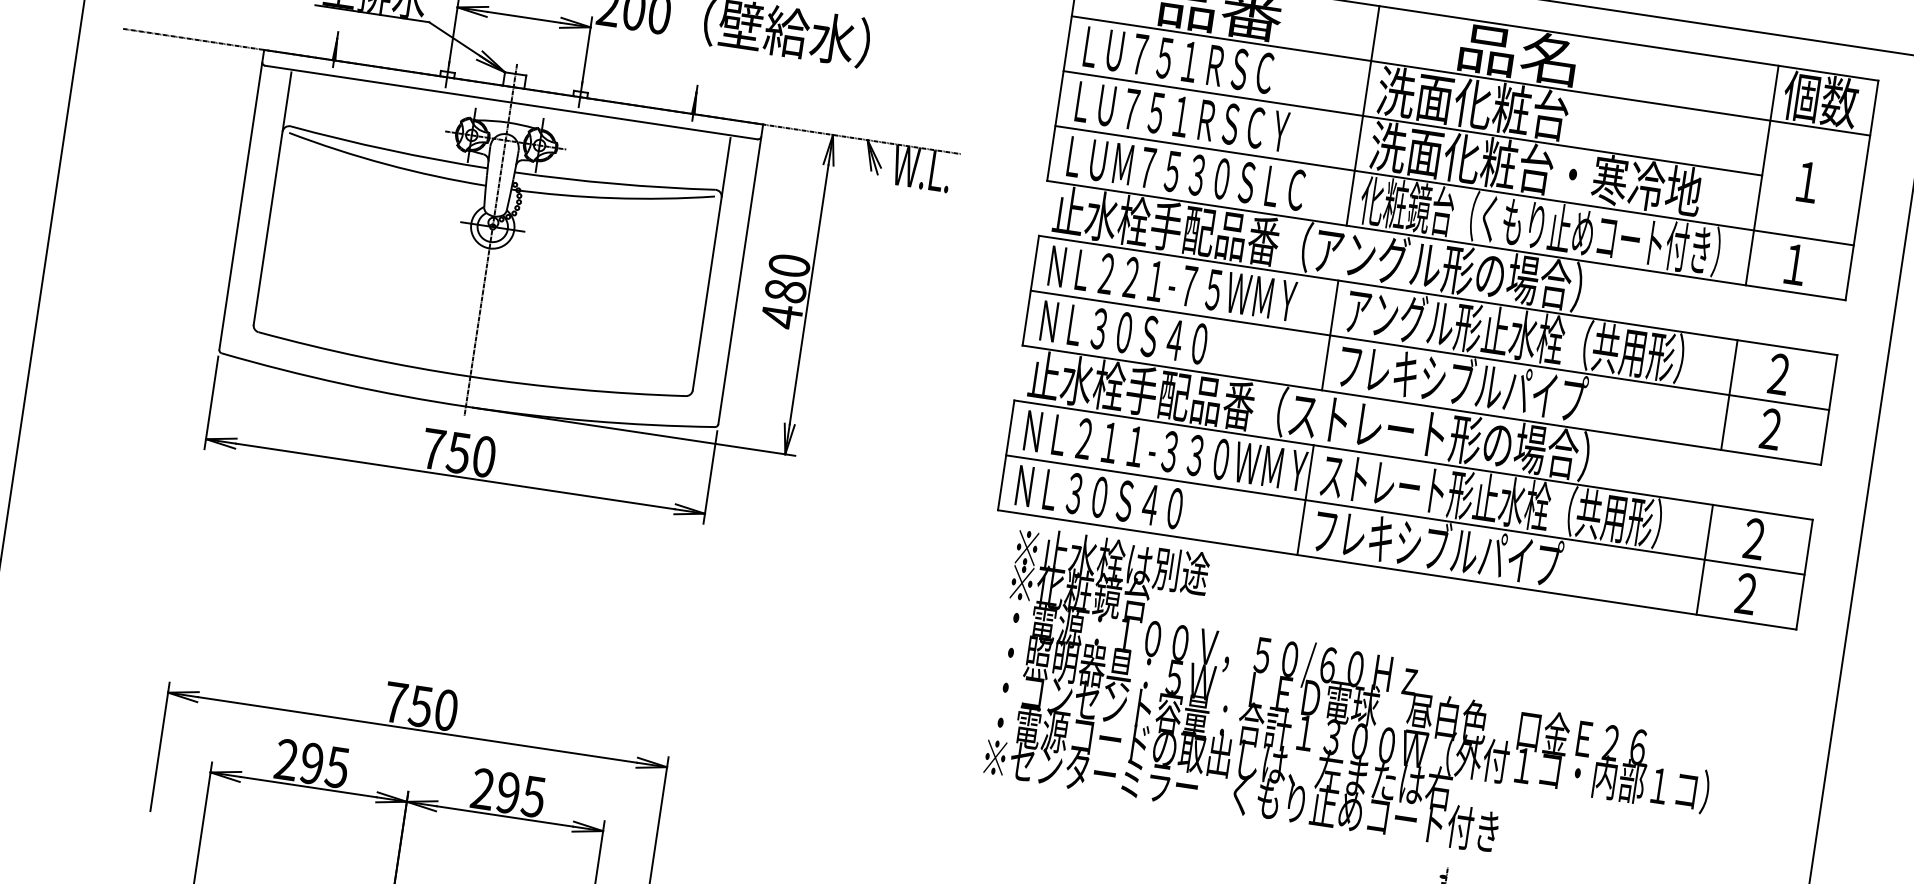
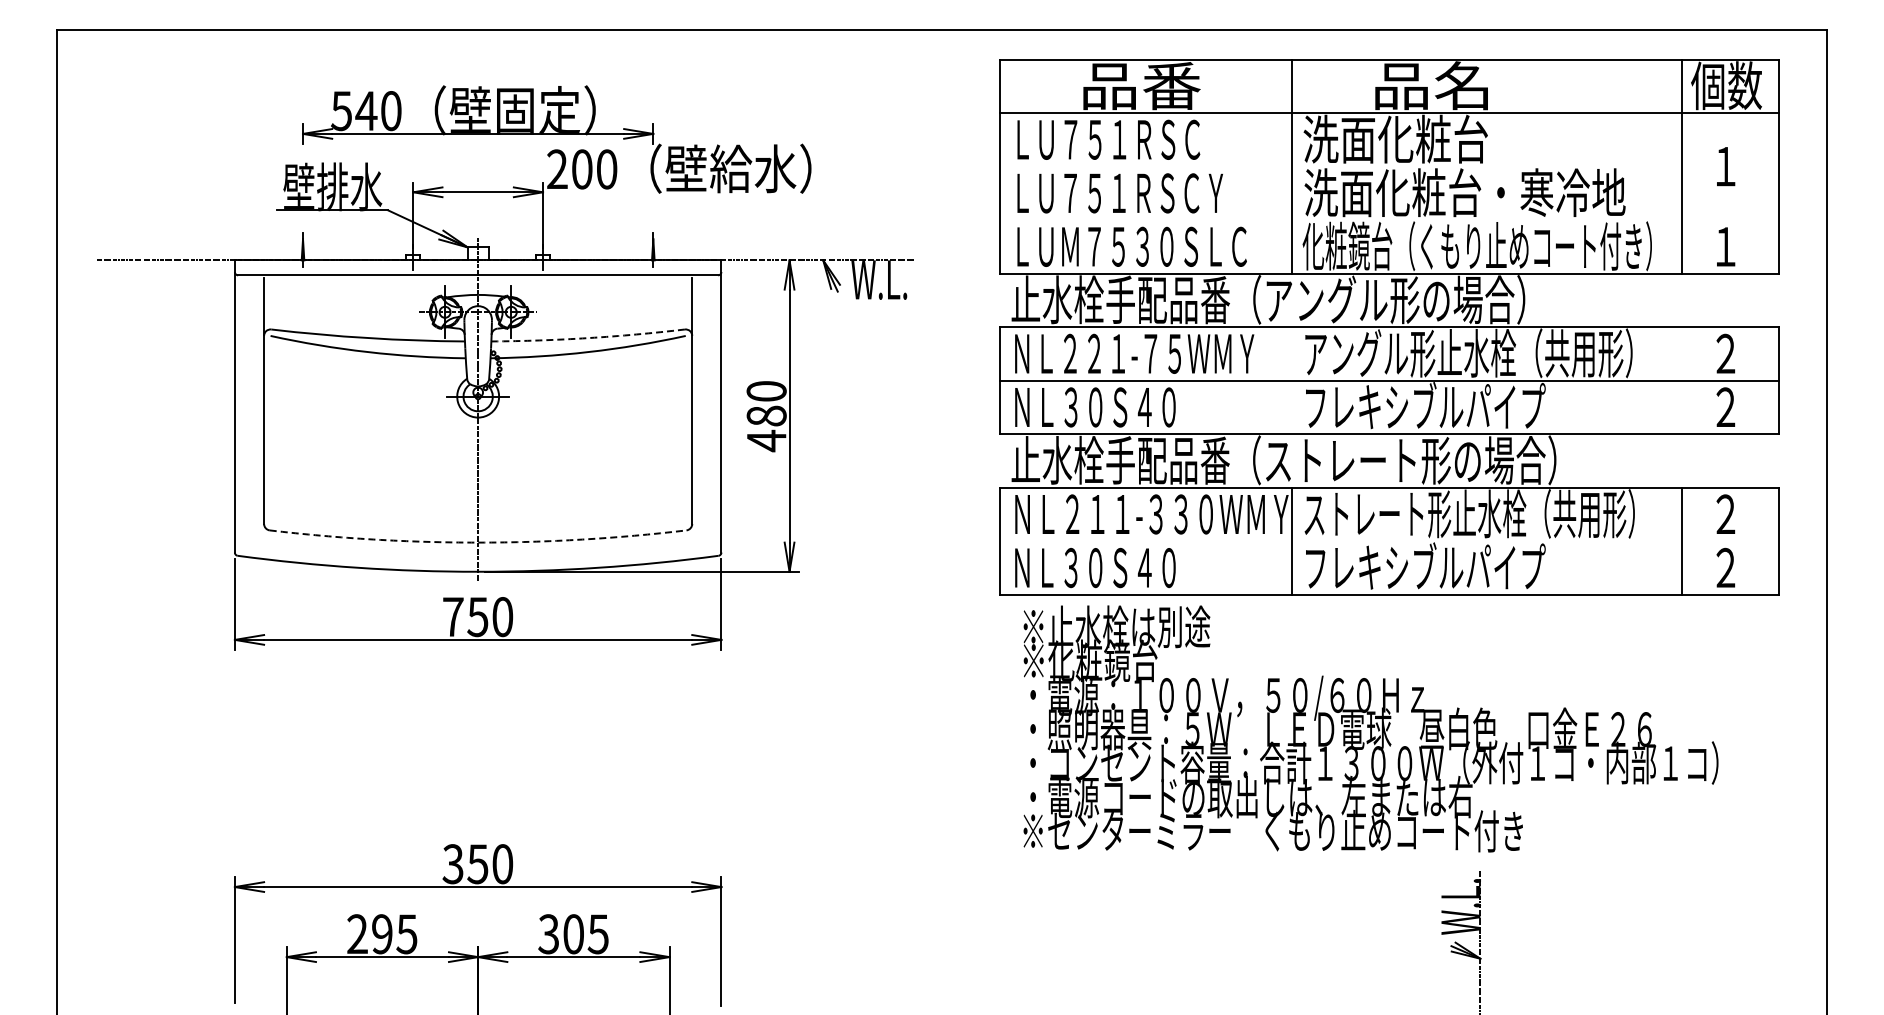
line: (1412, 123) -> (1340, 166), removed
arc: (614, 184) -> (588, 338), solid -> dashed
line: (1454, 185) -> (1389, 220), removed
line: (1330, 335) -> (1292, 380), removed
arc: (470, 376) -> (478, 542), solid -> dashed
line: (1729, 394) -> (1681, 380), removed
line: (1405, 515) -> (1389, 541), removed
text: (394, 702) -> (452, 864), 750 -> 350
text: (494, 791) -> (560, 934), 295 -> 305

